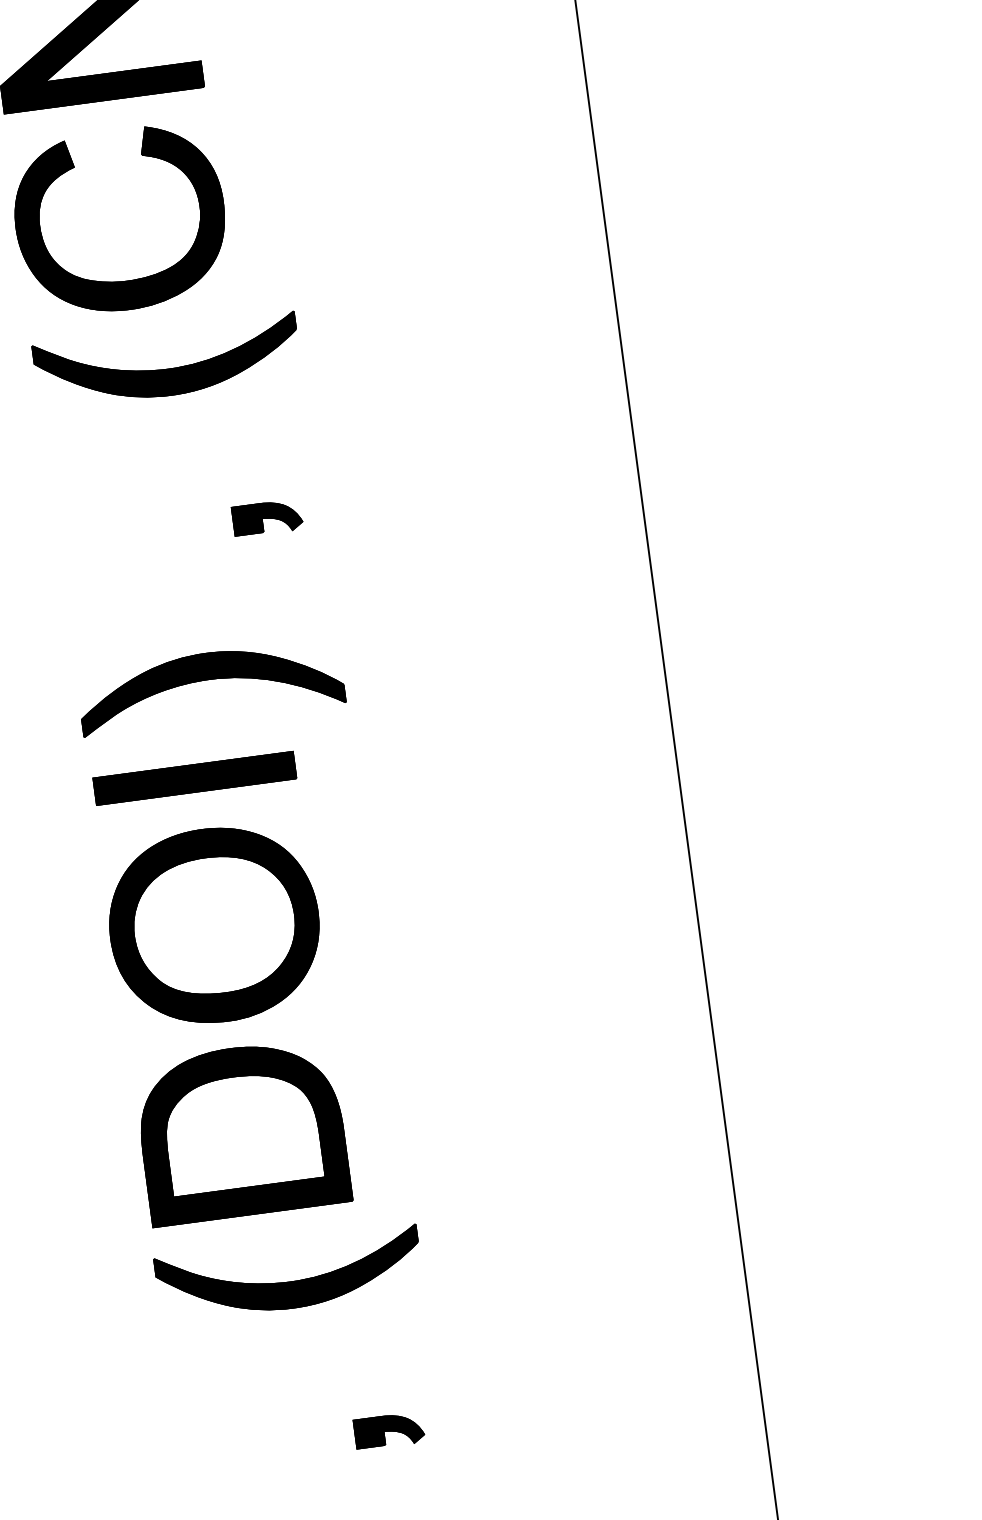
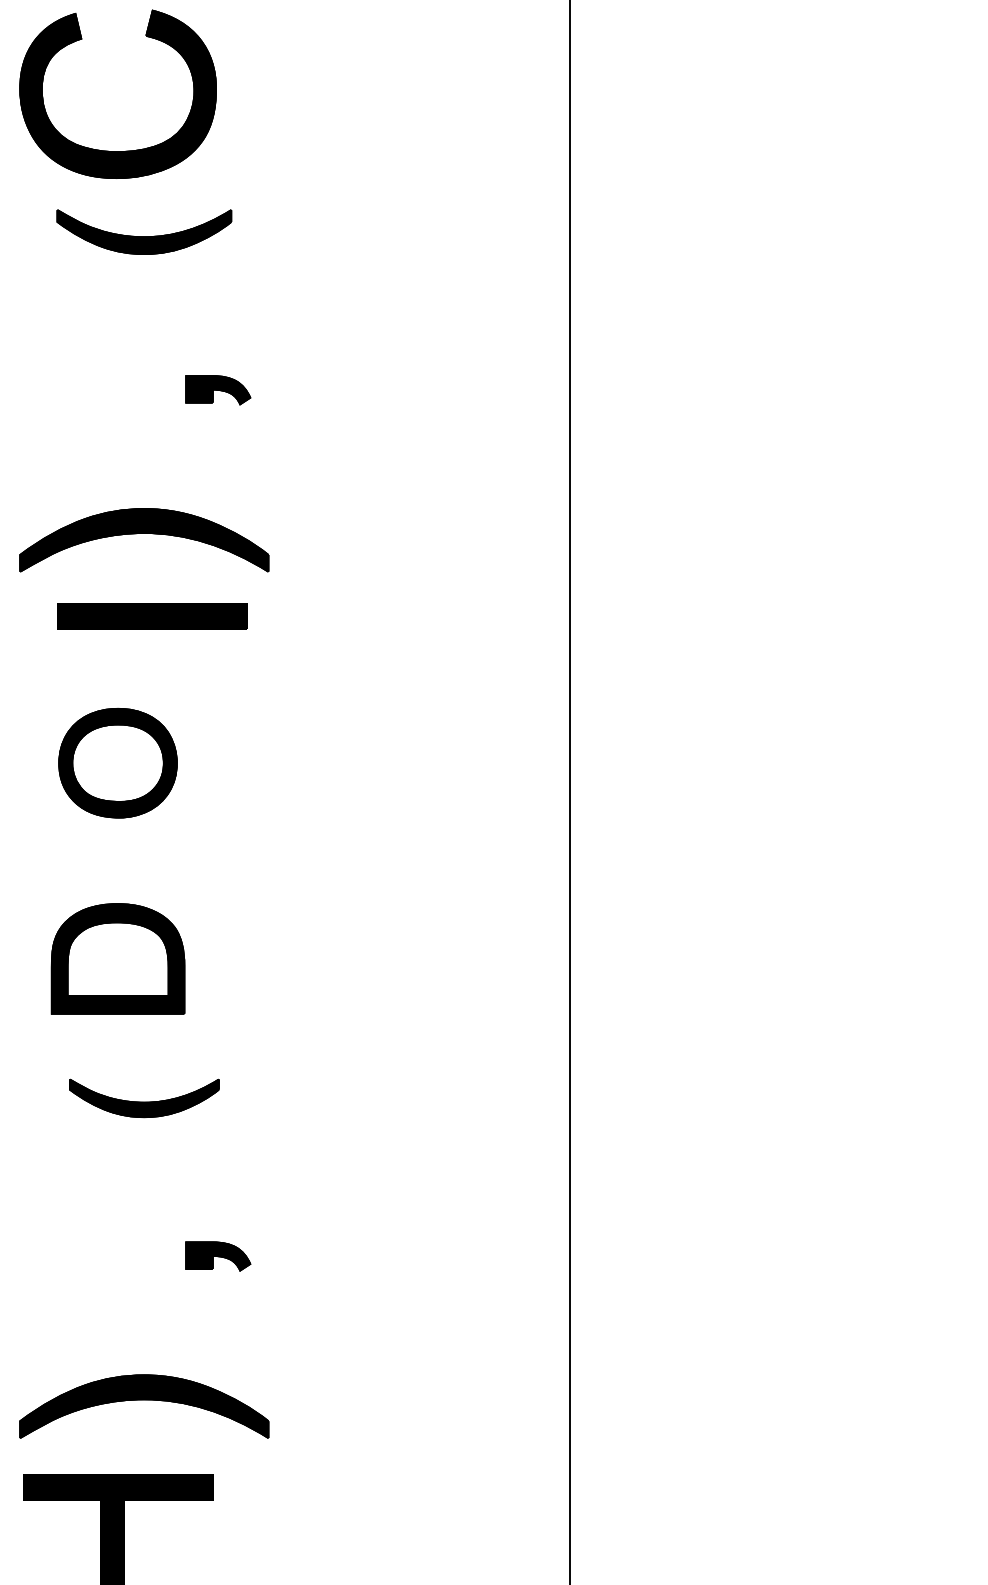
part: (167, 362) -> (144, 232), size x0.7
part: (195, 778) -> (152, 616), moved
part: (213, 924) -> (117, 762), size x0.6
part: (241, 1131) -> (117, 958), size x0.7
part: (289, 1274) -> (144, 1098), size x0.6

